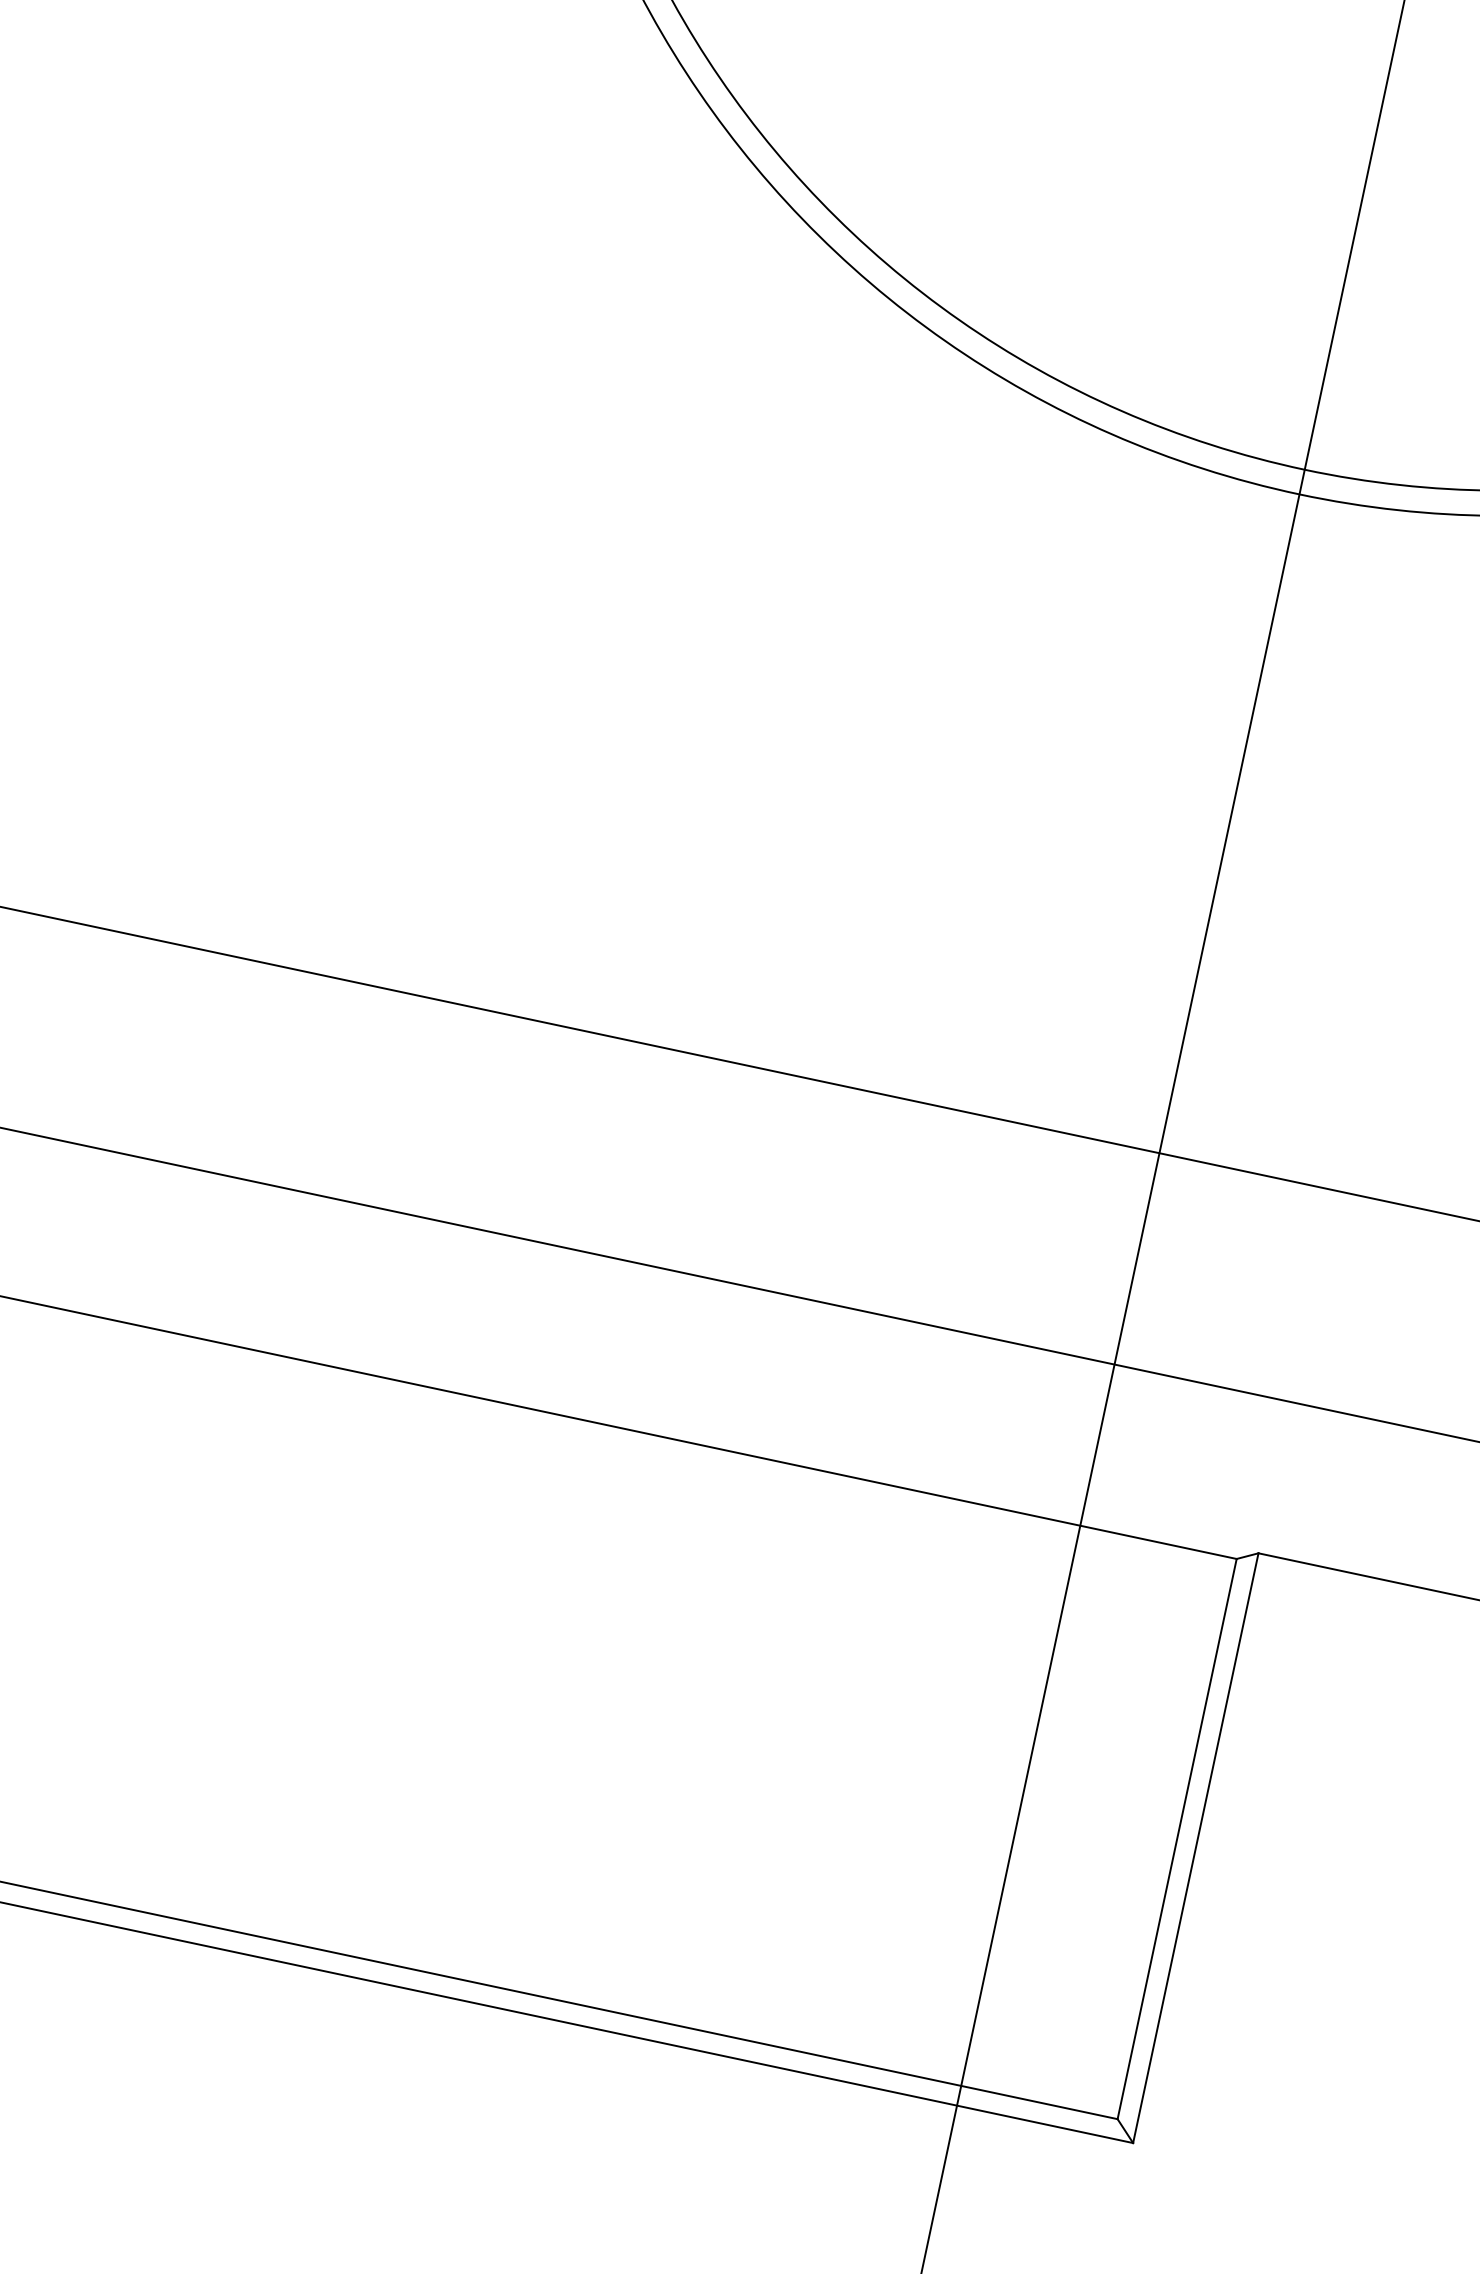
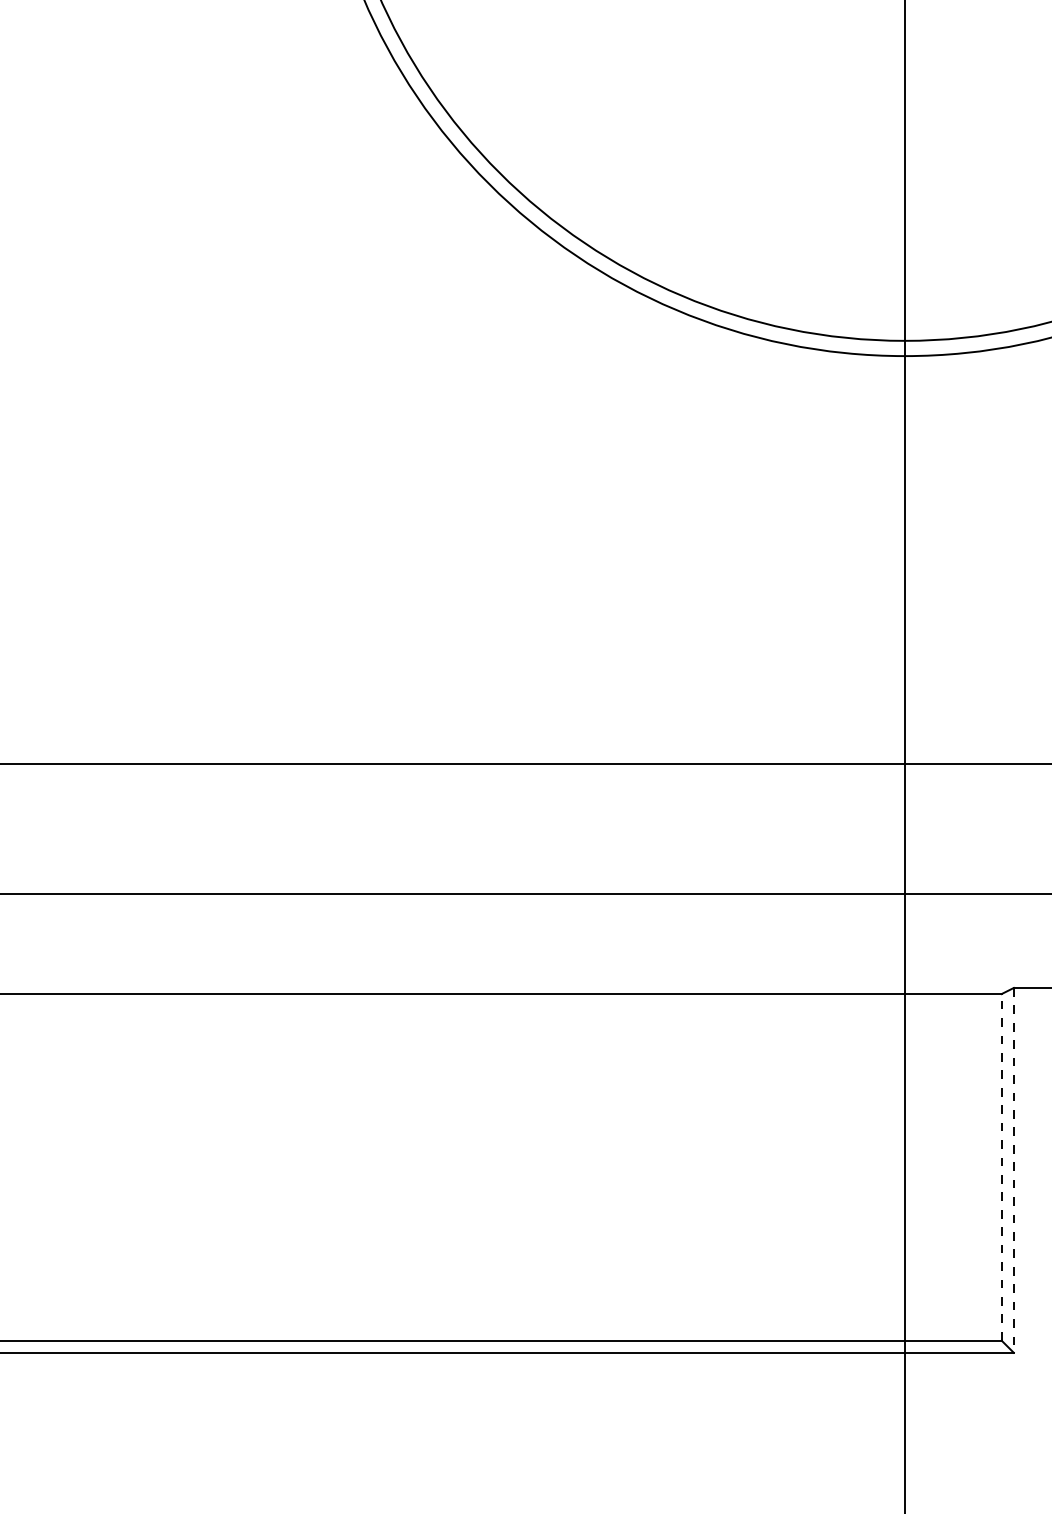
line: (1177, 1837) -> (1001, 1166), solid -> dashed
line: (1195, 1848) -> (1013, 1170), solid -> dashed

